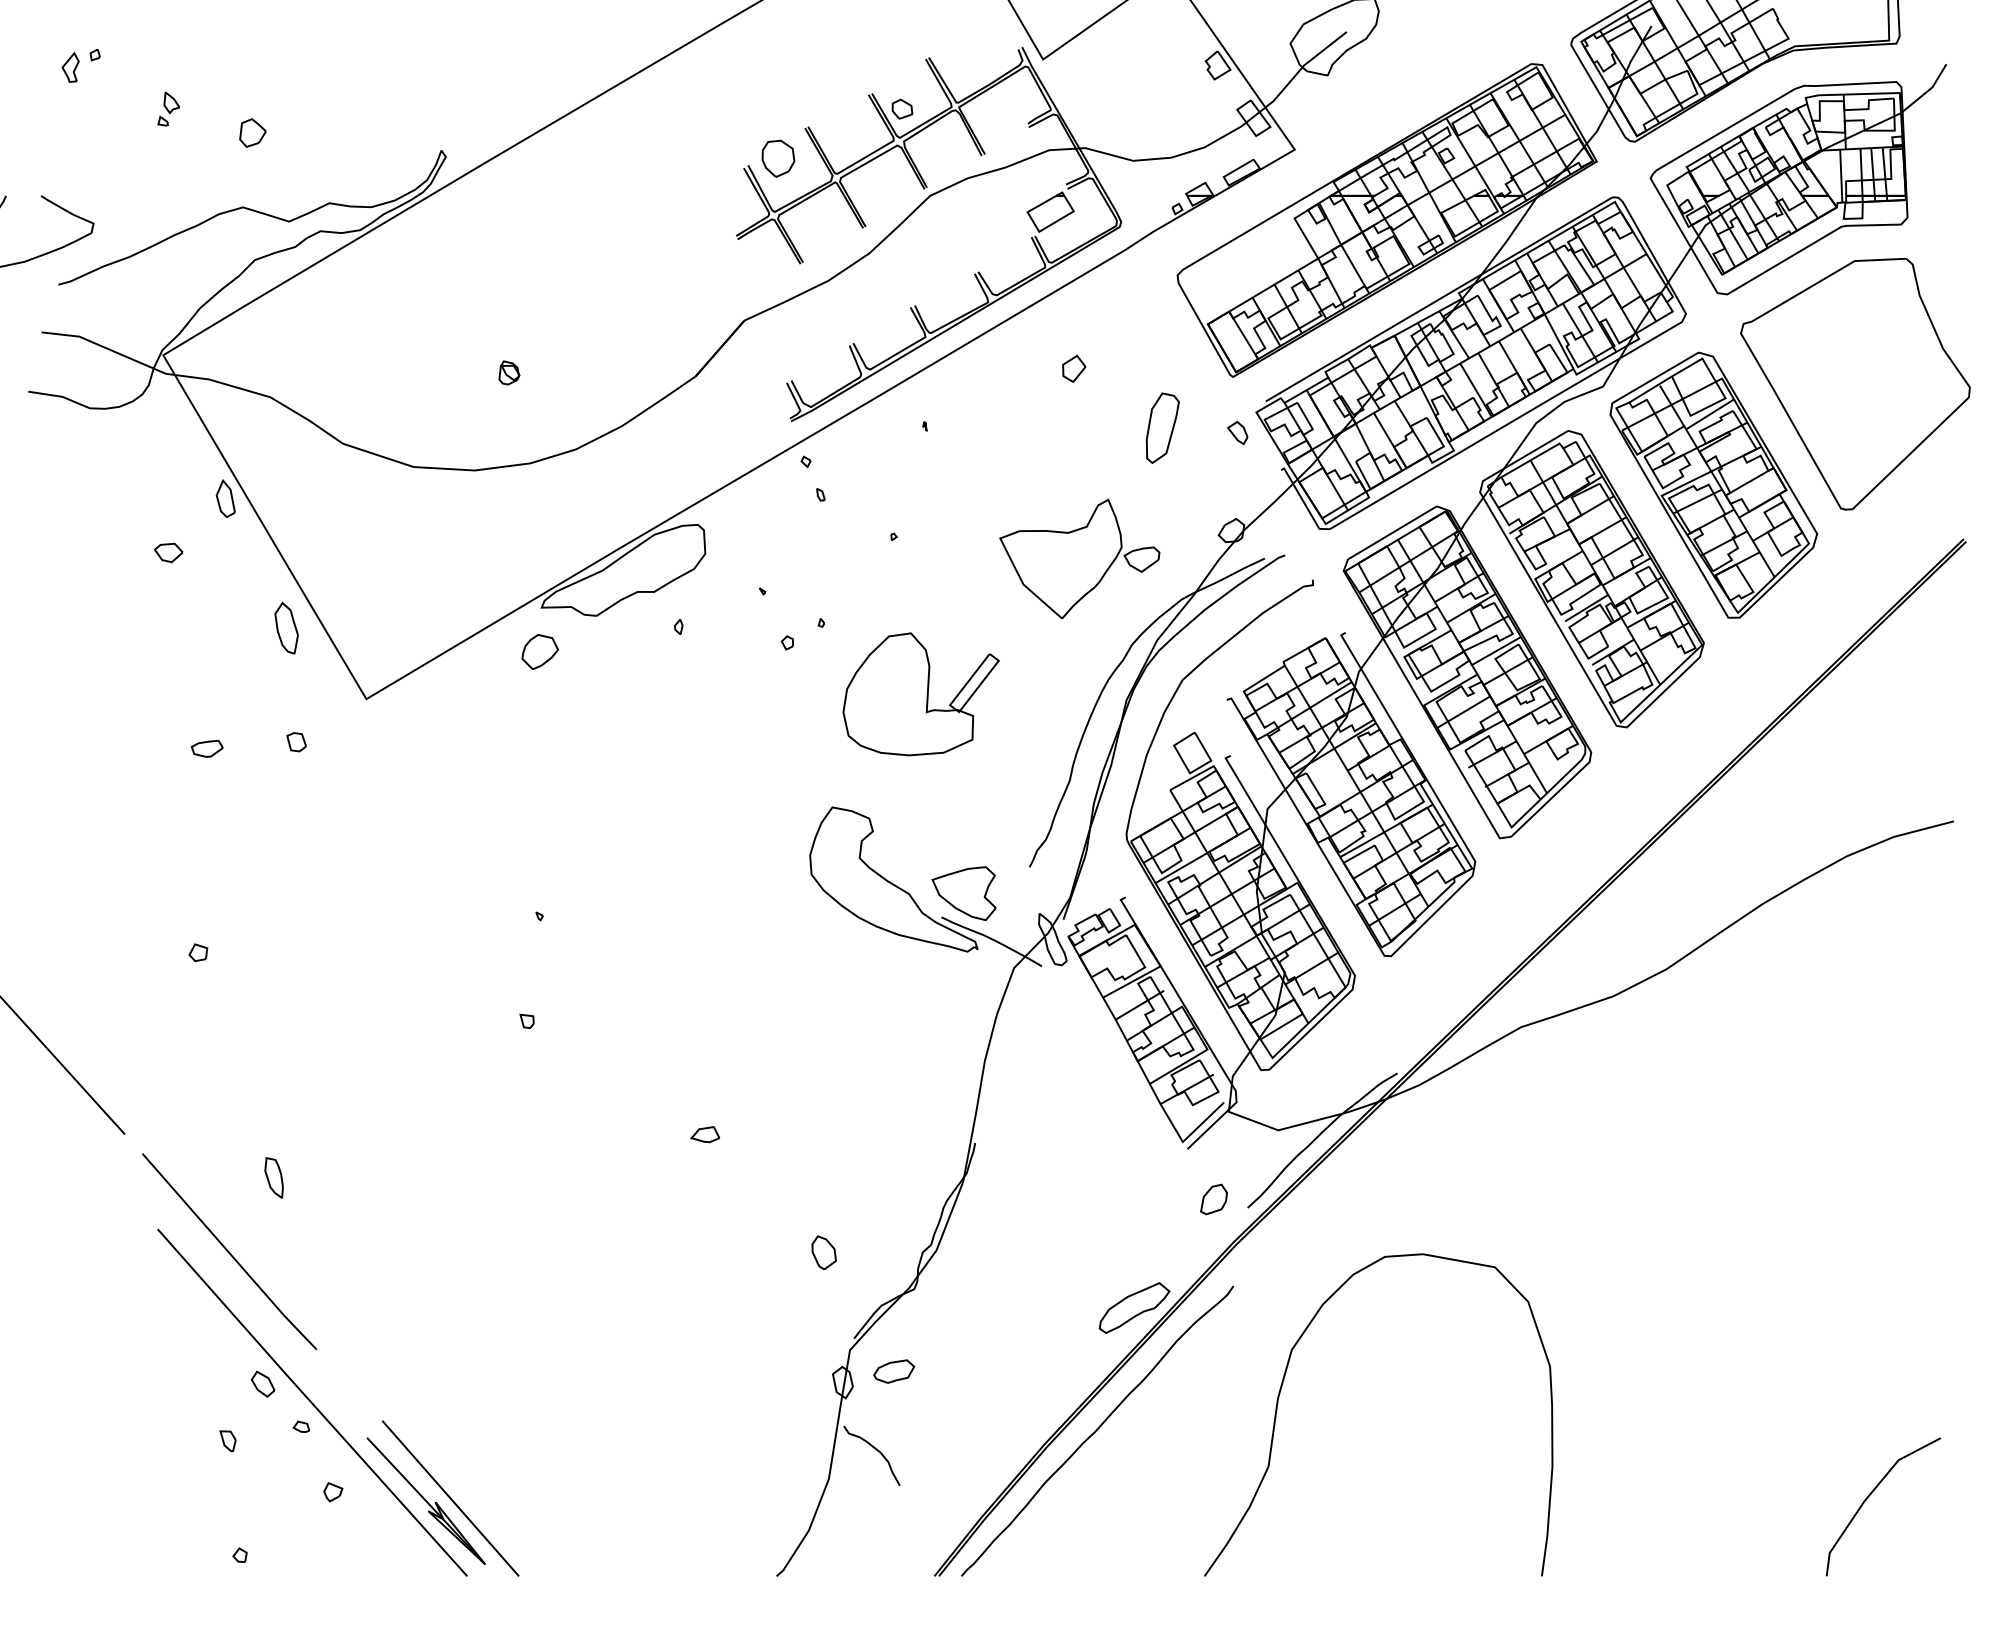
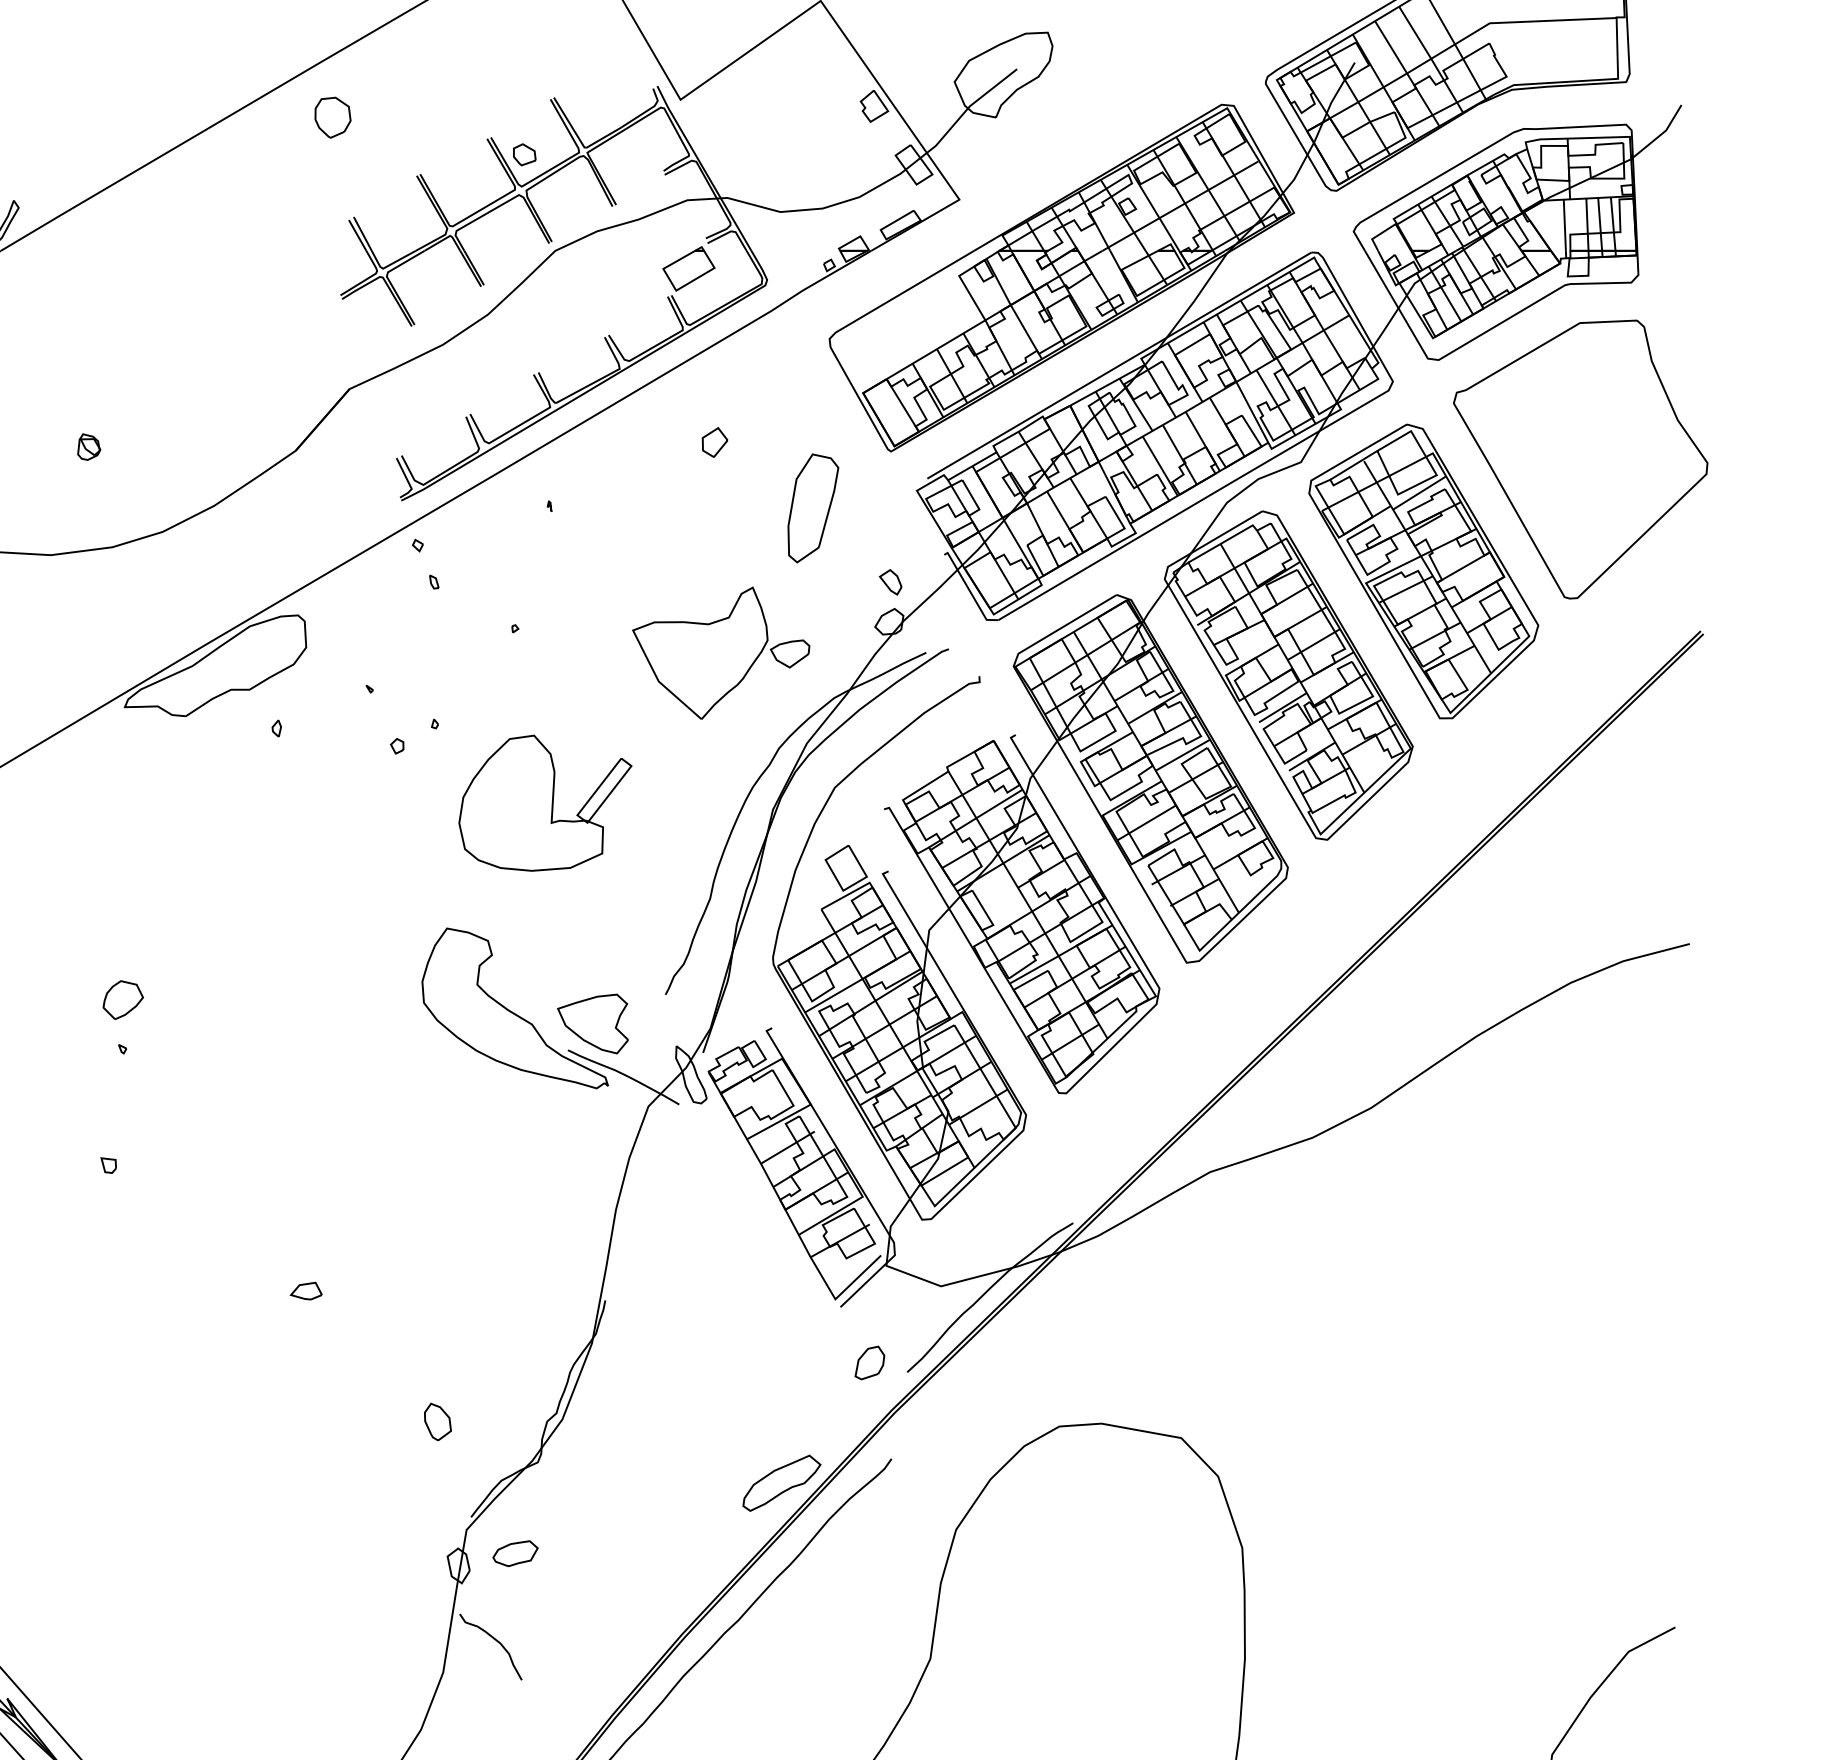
part: (778, 158) -> (333, 117), moved
part: (1162, 427) -> (812, 507), size x1.4
part: (1237, 433) -> (890, 582), moved
part: (539, 651) -> (122, 999), moved

